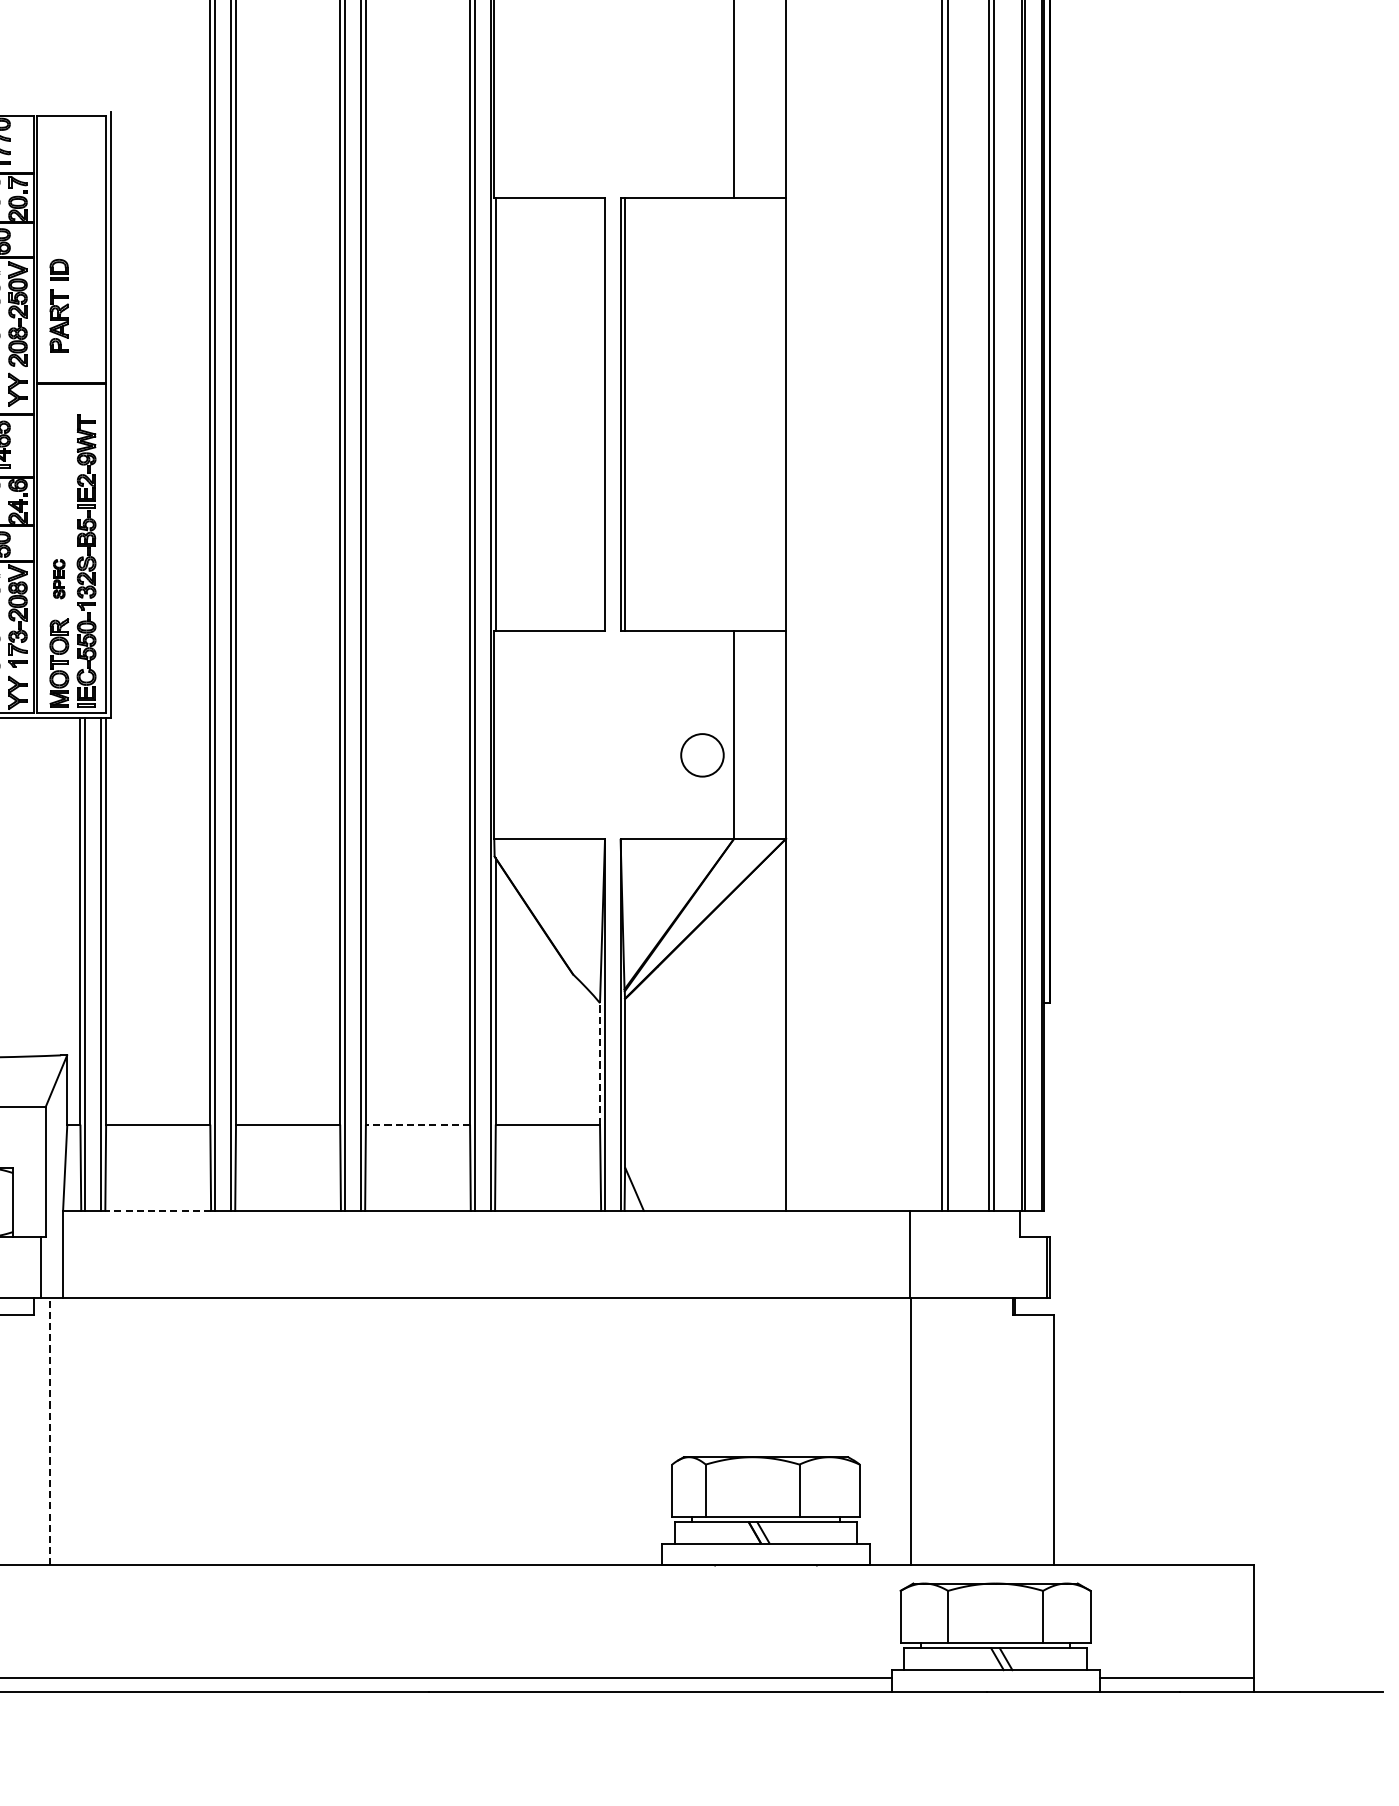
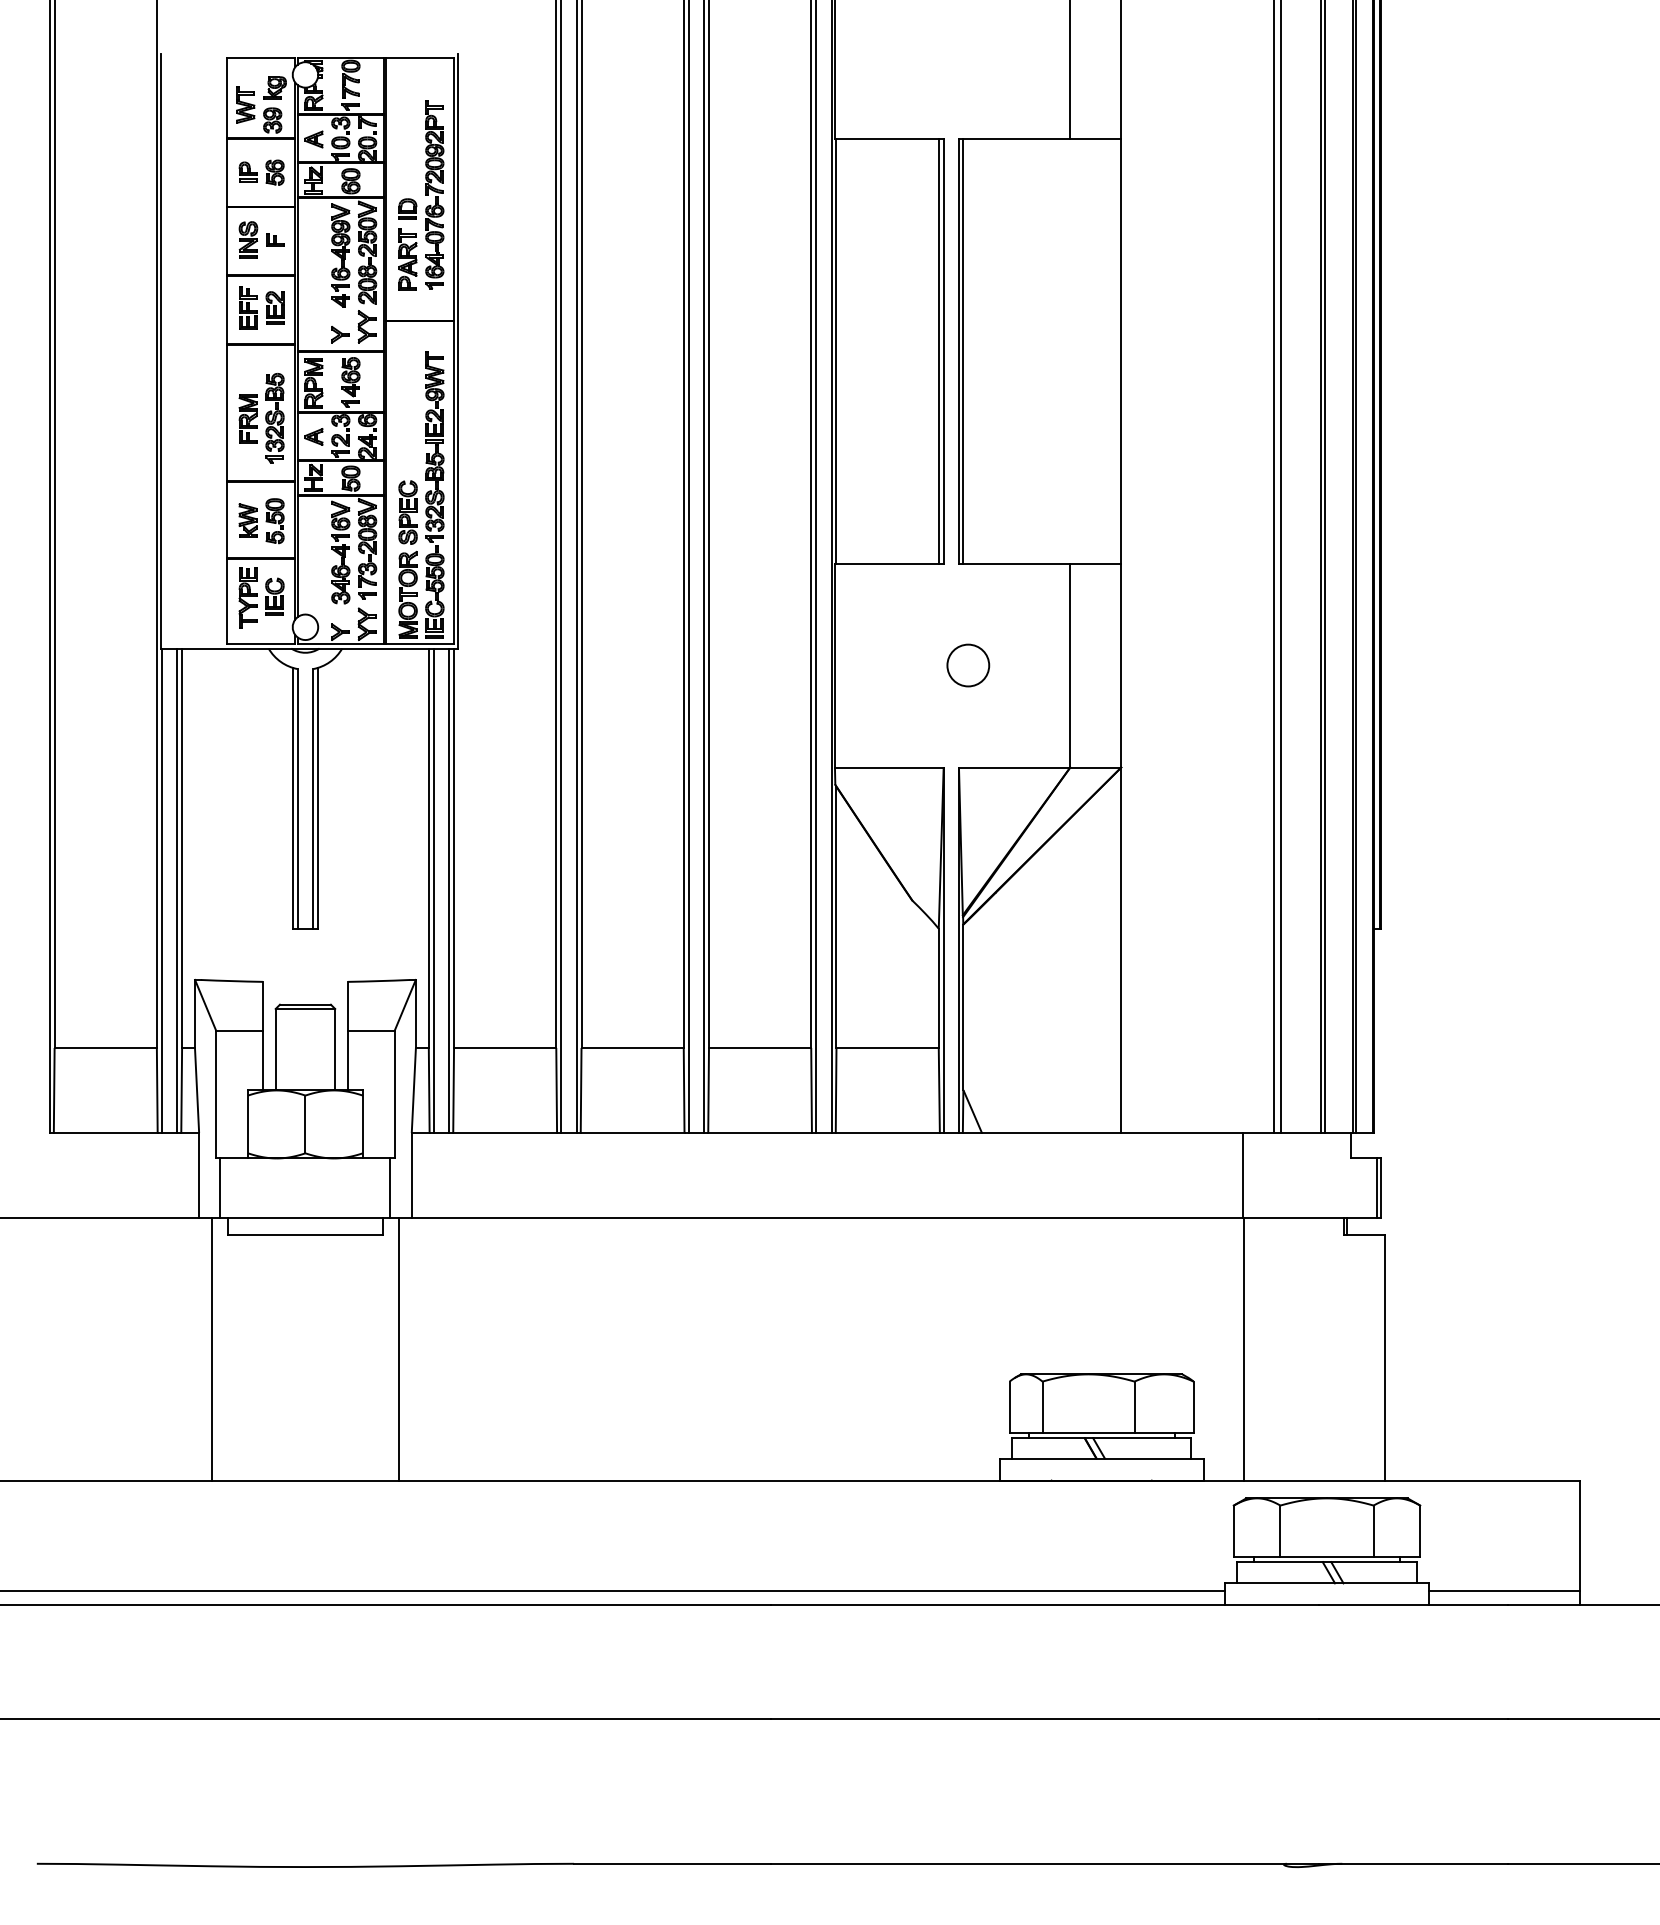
part: (86, 255) -> (434, 194), added
line: (599, 413) -> (938, 350), added
part: (58, 579) -> (407, 512), size x1.67
circle: (702, 755) -> (968, 665), moved
line: (599, 1064) -> (938, 988), dashed -> solid
line: (417, 1124) -> (759, 1047), dashed -> solid
line: (158, 1210) -> (505, 1132), dashed -> solid
line: (49, 1430) -> (398, 1348), dashed -> solid

